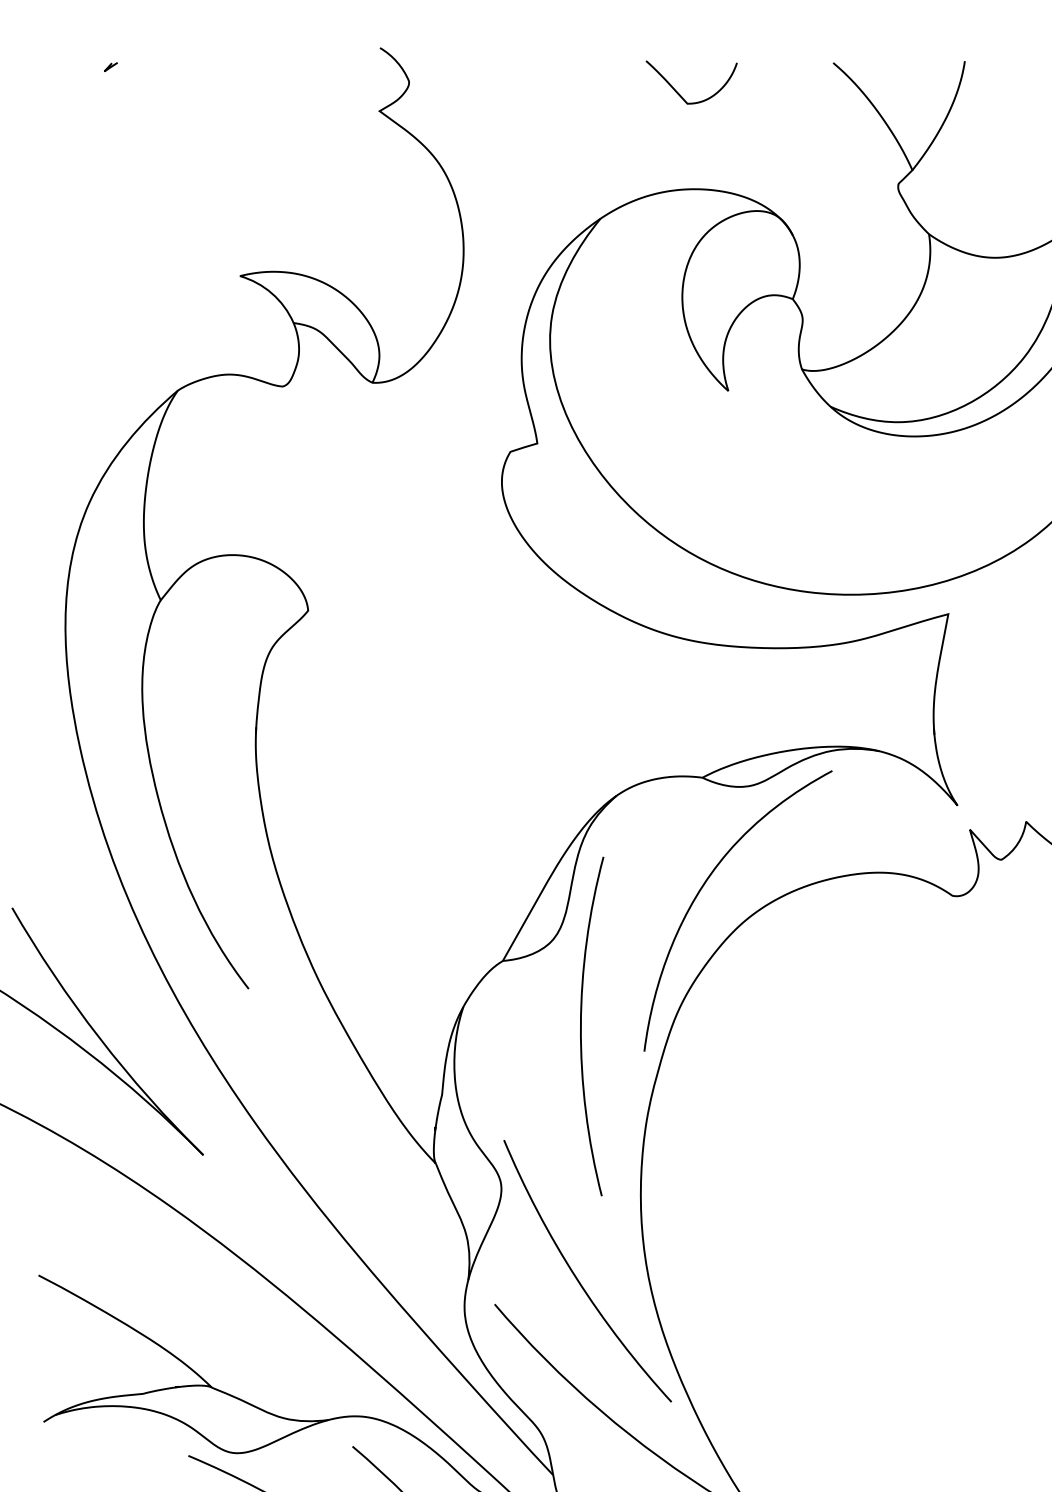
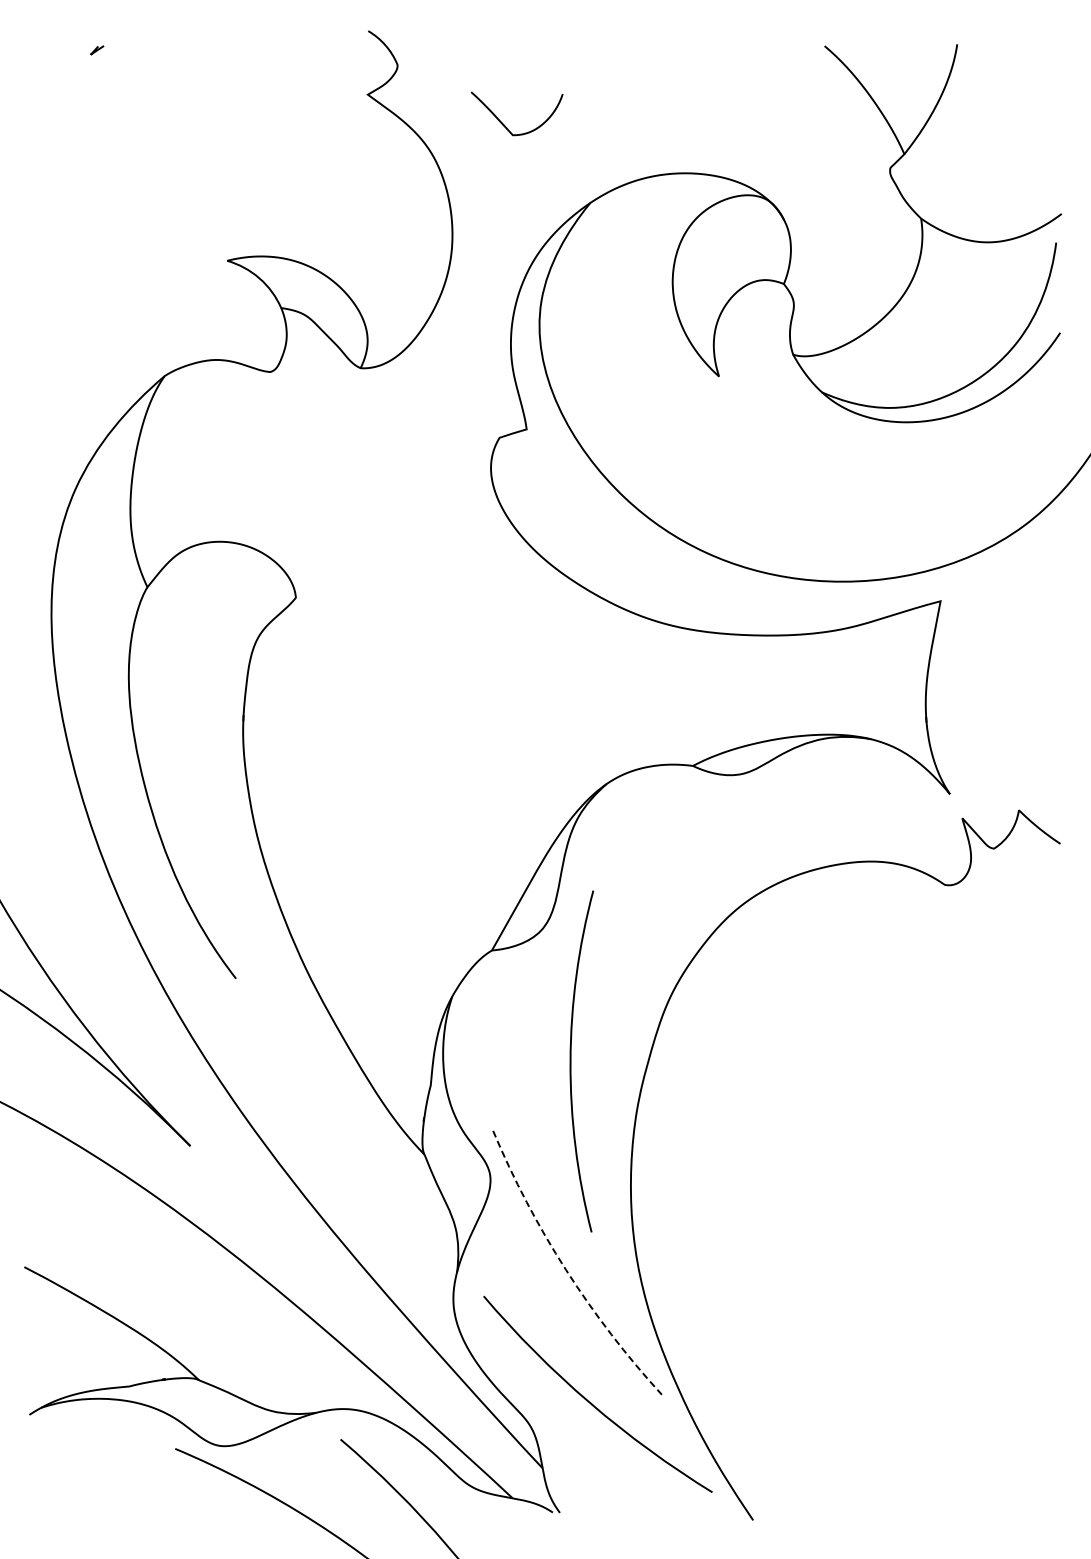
curve: (679, 93) -> (504, 124), moved
curve: (703, 886) -> (694, 875), removed
arc: (581, 1026) -> (571, 1061), moved
arc: (576, 1278) -> (566, 1270), solid -> dashed

